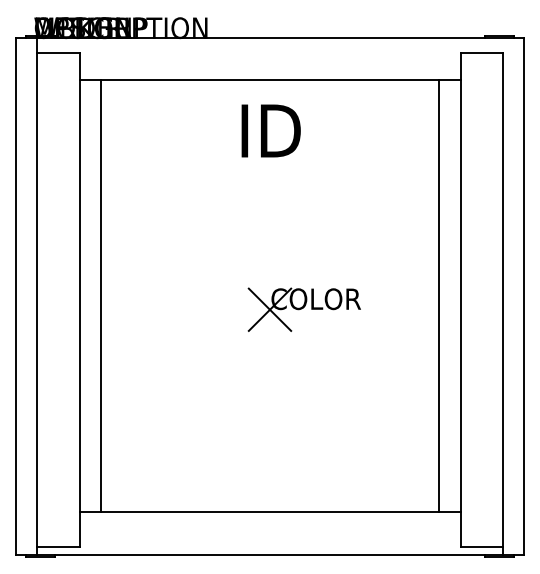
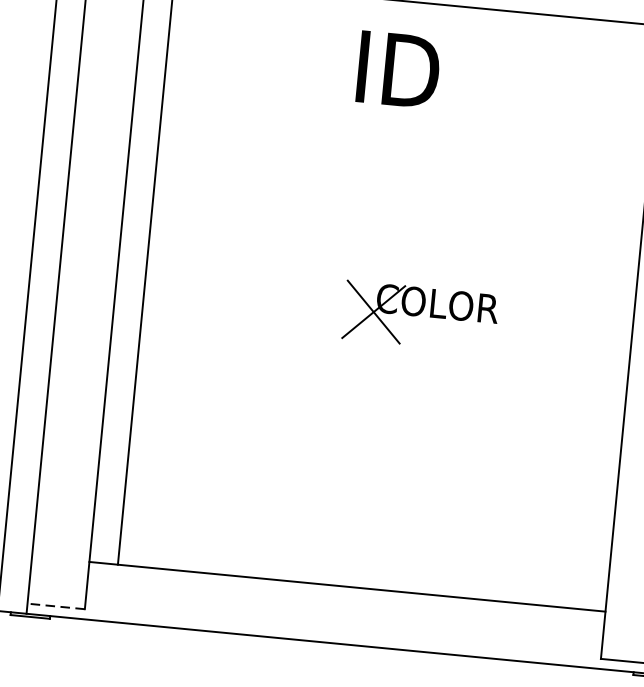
line: (439, 296) -> (605, 316), removed
line: (58, 547) -> (56, 606), solid -> dashed

